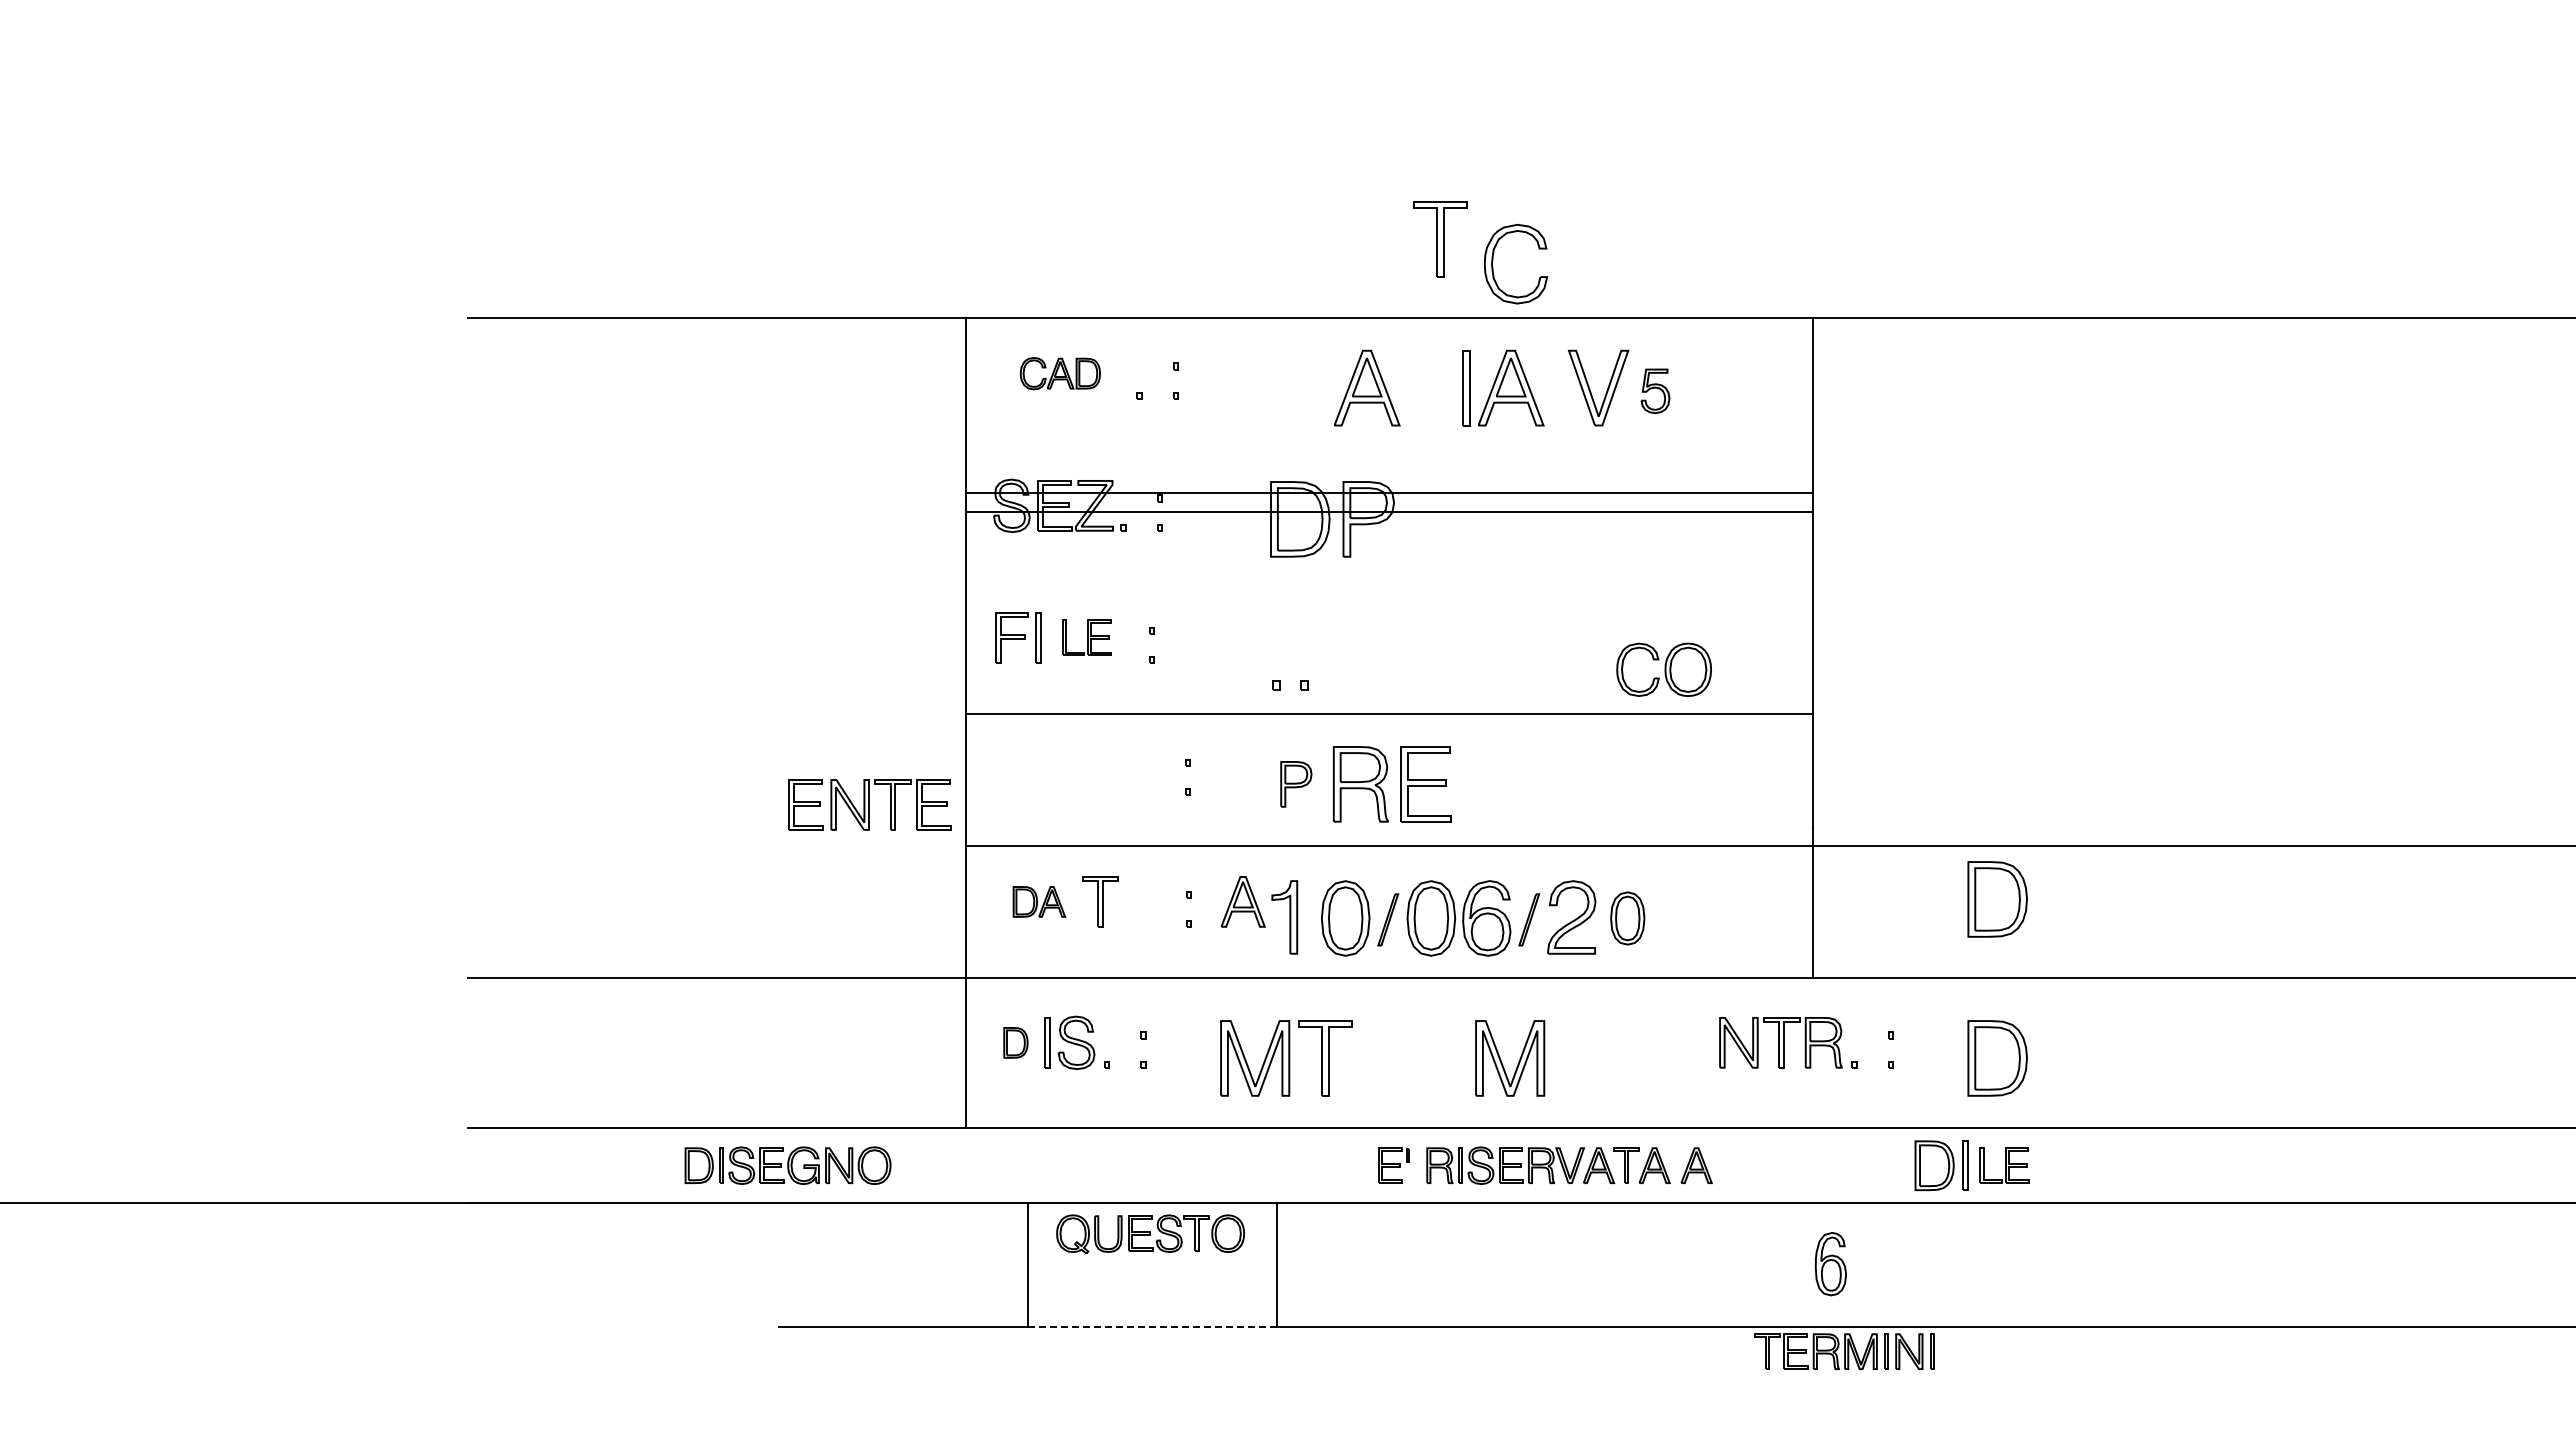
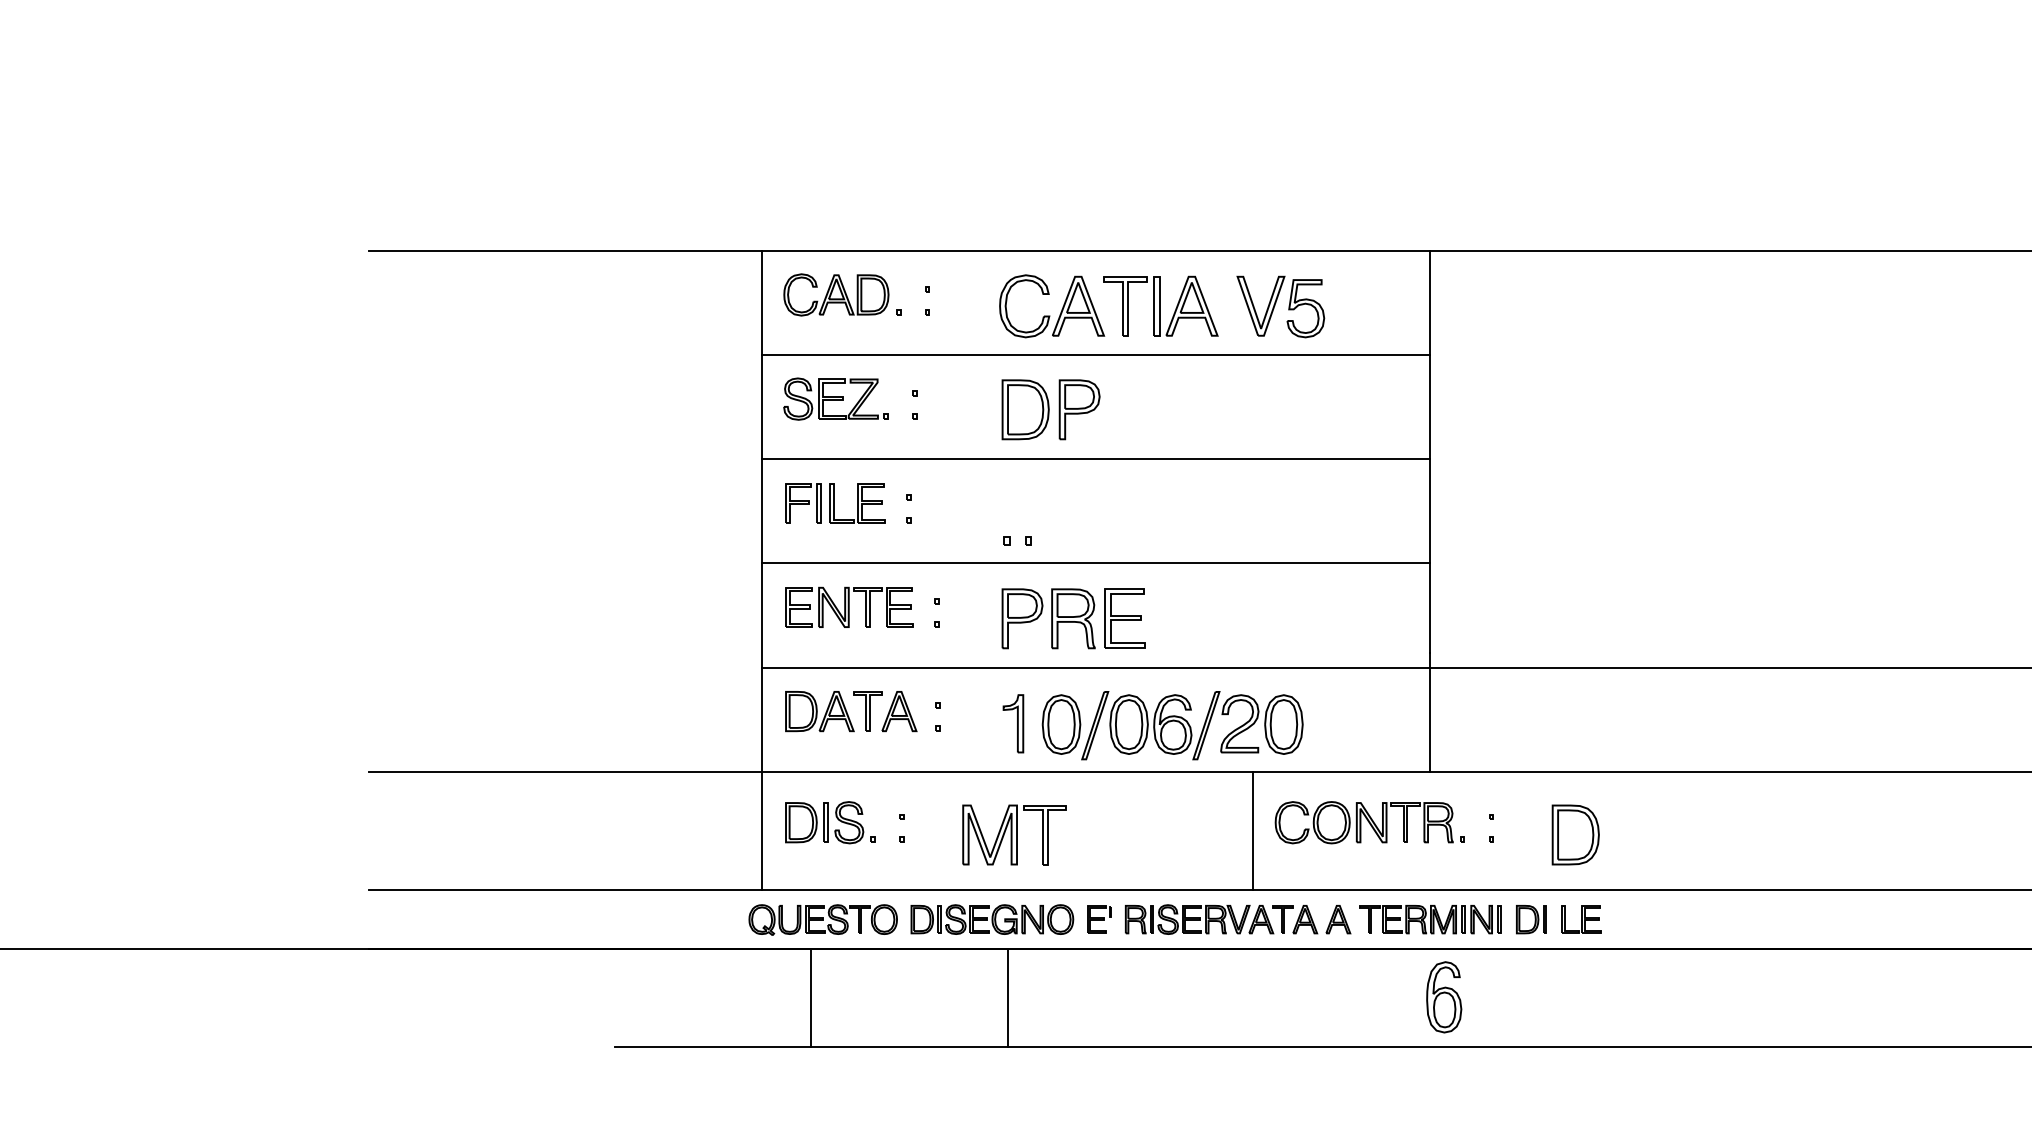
part: (1440, 239) -> (1125, 306), moved
part: (1493, 261) -> (1006, 304), moved
part: (1060, 373) -> (836, 294), size x1.67
part: (1655, 391) -> (1305, 308), size x1.67
line: (1389, 493) -> (1096, 355), moved
line: (1389, 512) -> (1096, 459), moved
part: (1086, 637) -> (857, 502), size x1.43
part: (1663, 669) -> (1312, 822), moved
part: (1296, 784) -> (1022, 618), size x1.67
part: (869, 804) -> (849, 607), moved
part: (1997, 899) -> (1575, 709), removed
part: (1039, 901) -> (819, 711), size x1.67
part: (1242, 901) -> (898, 711), moved
part: (1627, 918) -> (1283, 724), size x1.43
part: (1387, 919) -> (1094, 725), size x1.67
part: (1528, 919) -> (1205, 725), size x1.67
part: (1015, 1042) -> (801, 822), size x1.67
line: (1588, 1052) -> (1253, 830), added
part: (1518, 1061) -> (1197, 837), removed
part: (787, 1165) -> (991, 919), moved
part: (1941, 1165) -> (1531, 919), size x0.71
part: (1150, 1234) -> (823, 920), moved
part: (1830, 1263) -> (1443, 996), size x1.43
line: (1152, 1327) -> (909, 1047), dashed -> solid
part: (1844, 1351) -> (1430, 919), moved

